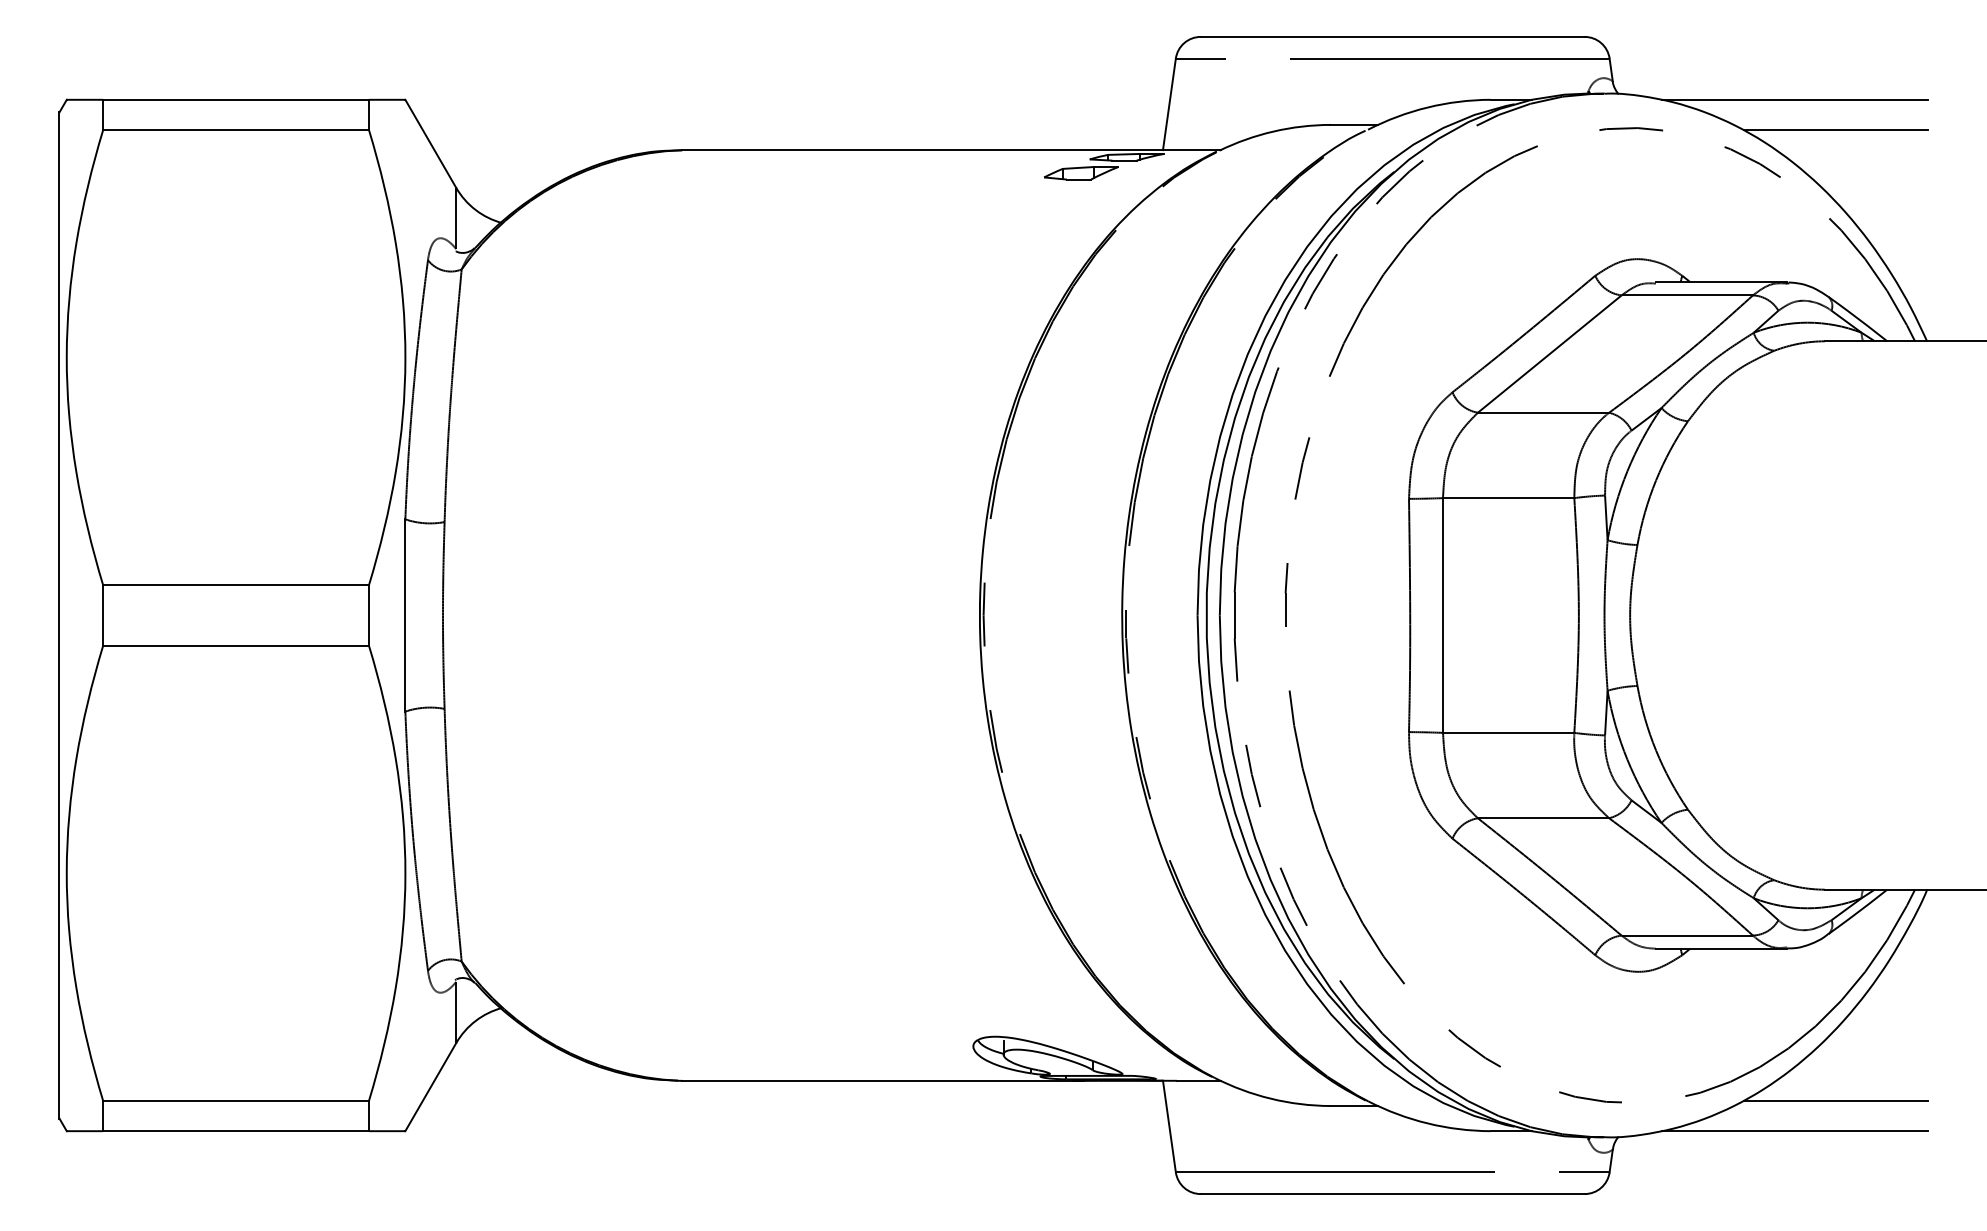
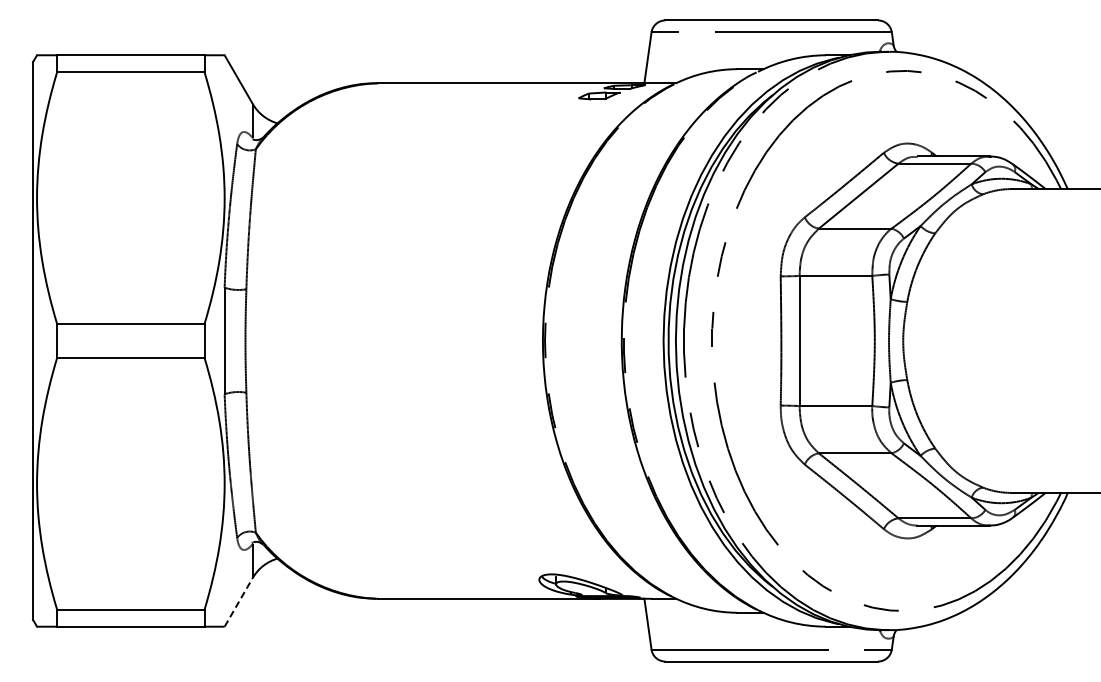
line: (1794, 100) -> (994, 55), removed
line: (1836, 130) -> (1017, 72), removed
line: (430, 1085) -> (238, 601), solid -> dashed
line: (1836, 1100) -> (1017, 609), removed
line: (1794, 1130) -> (994, 626), removed

